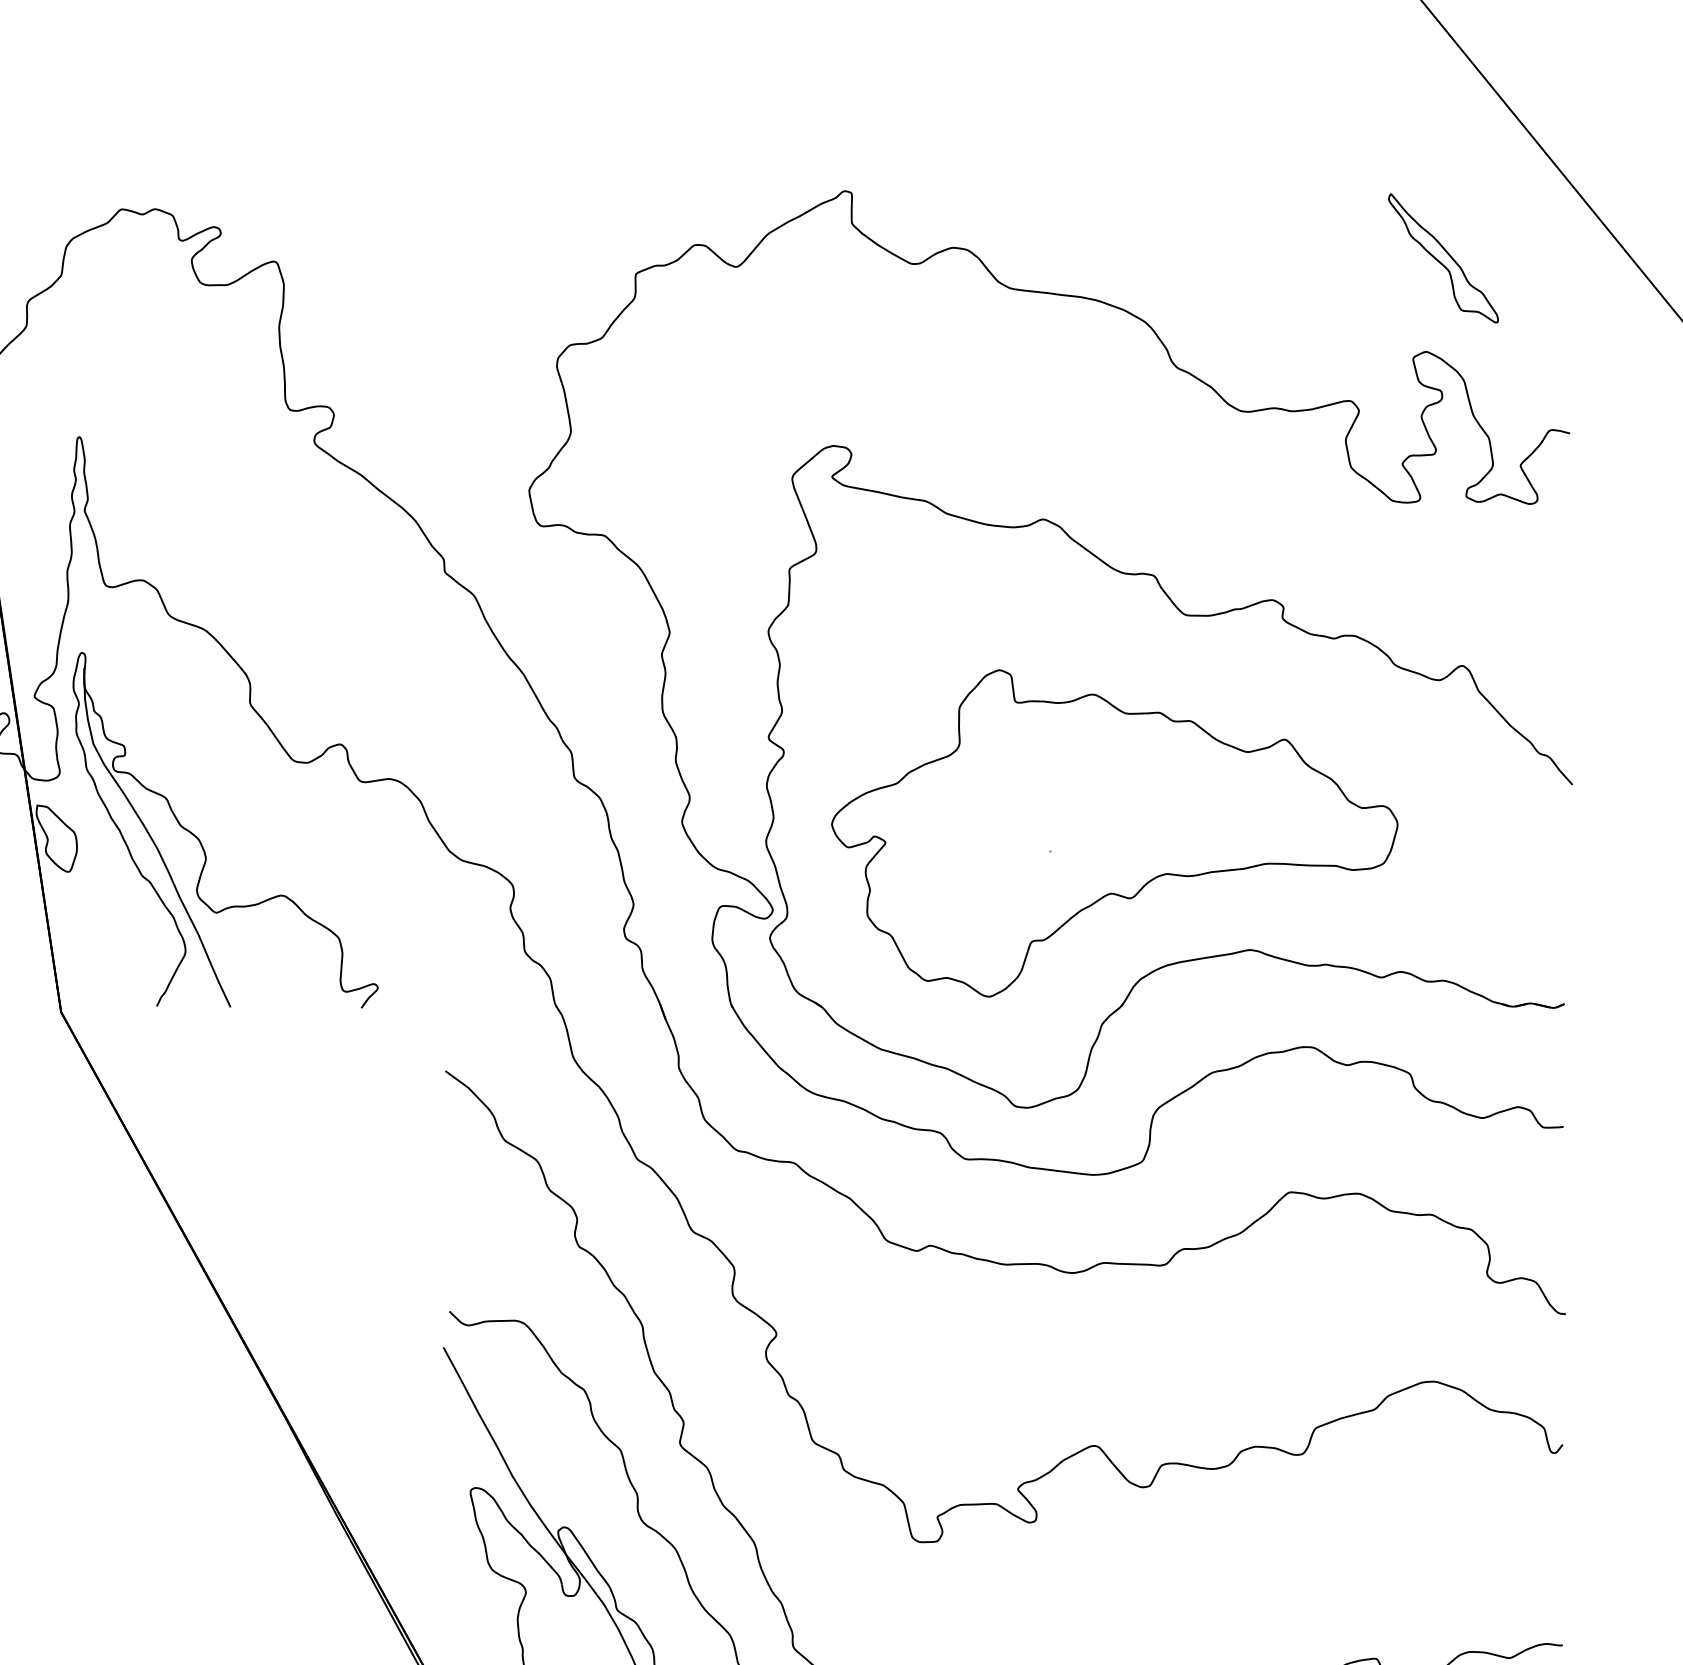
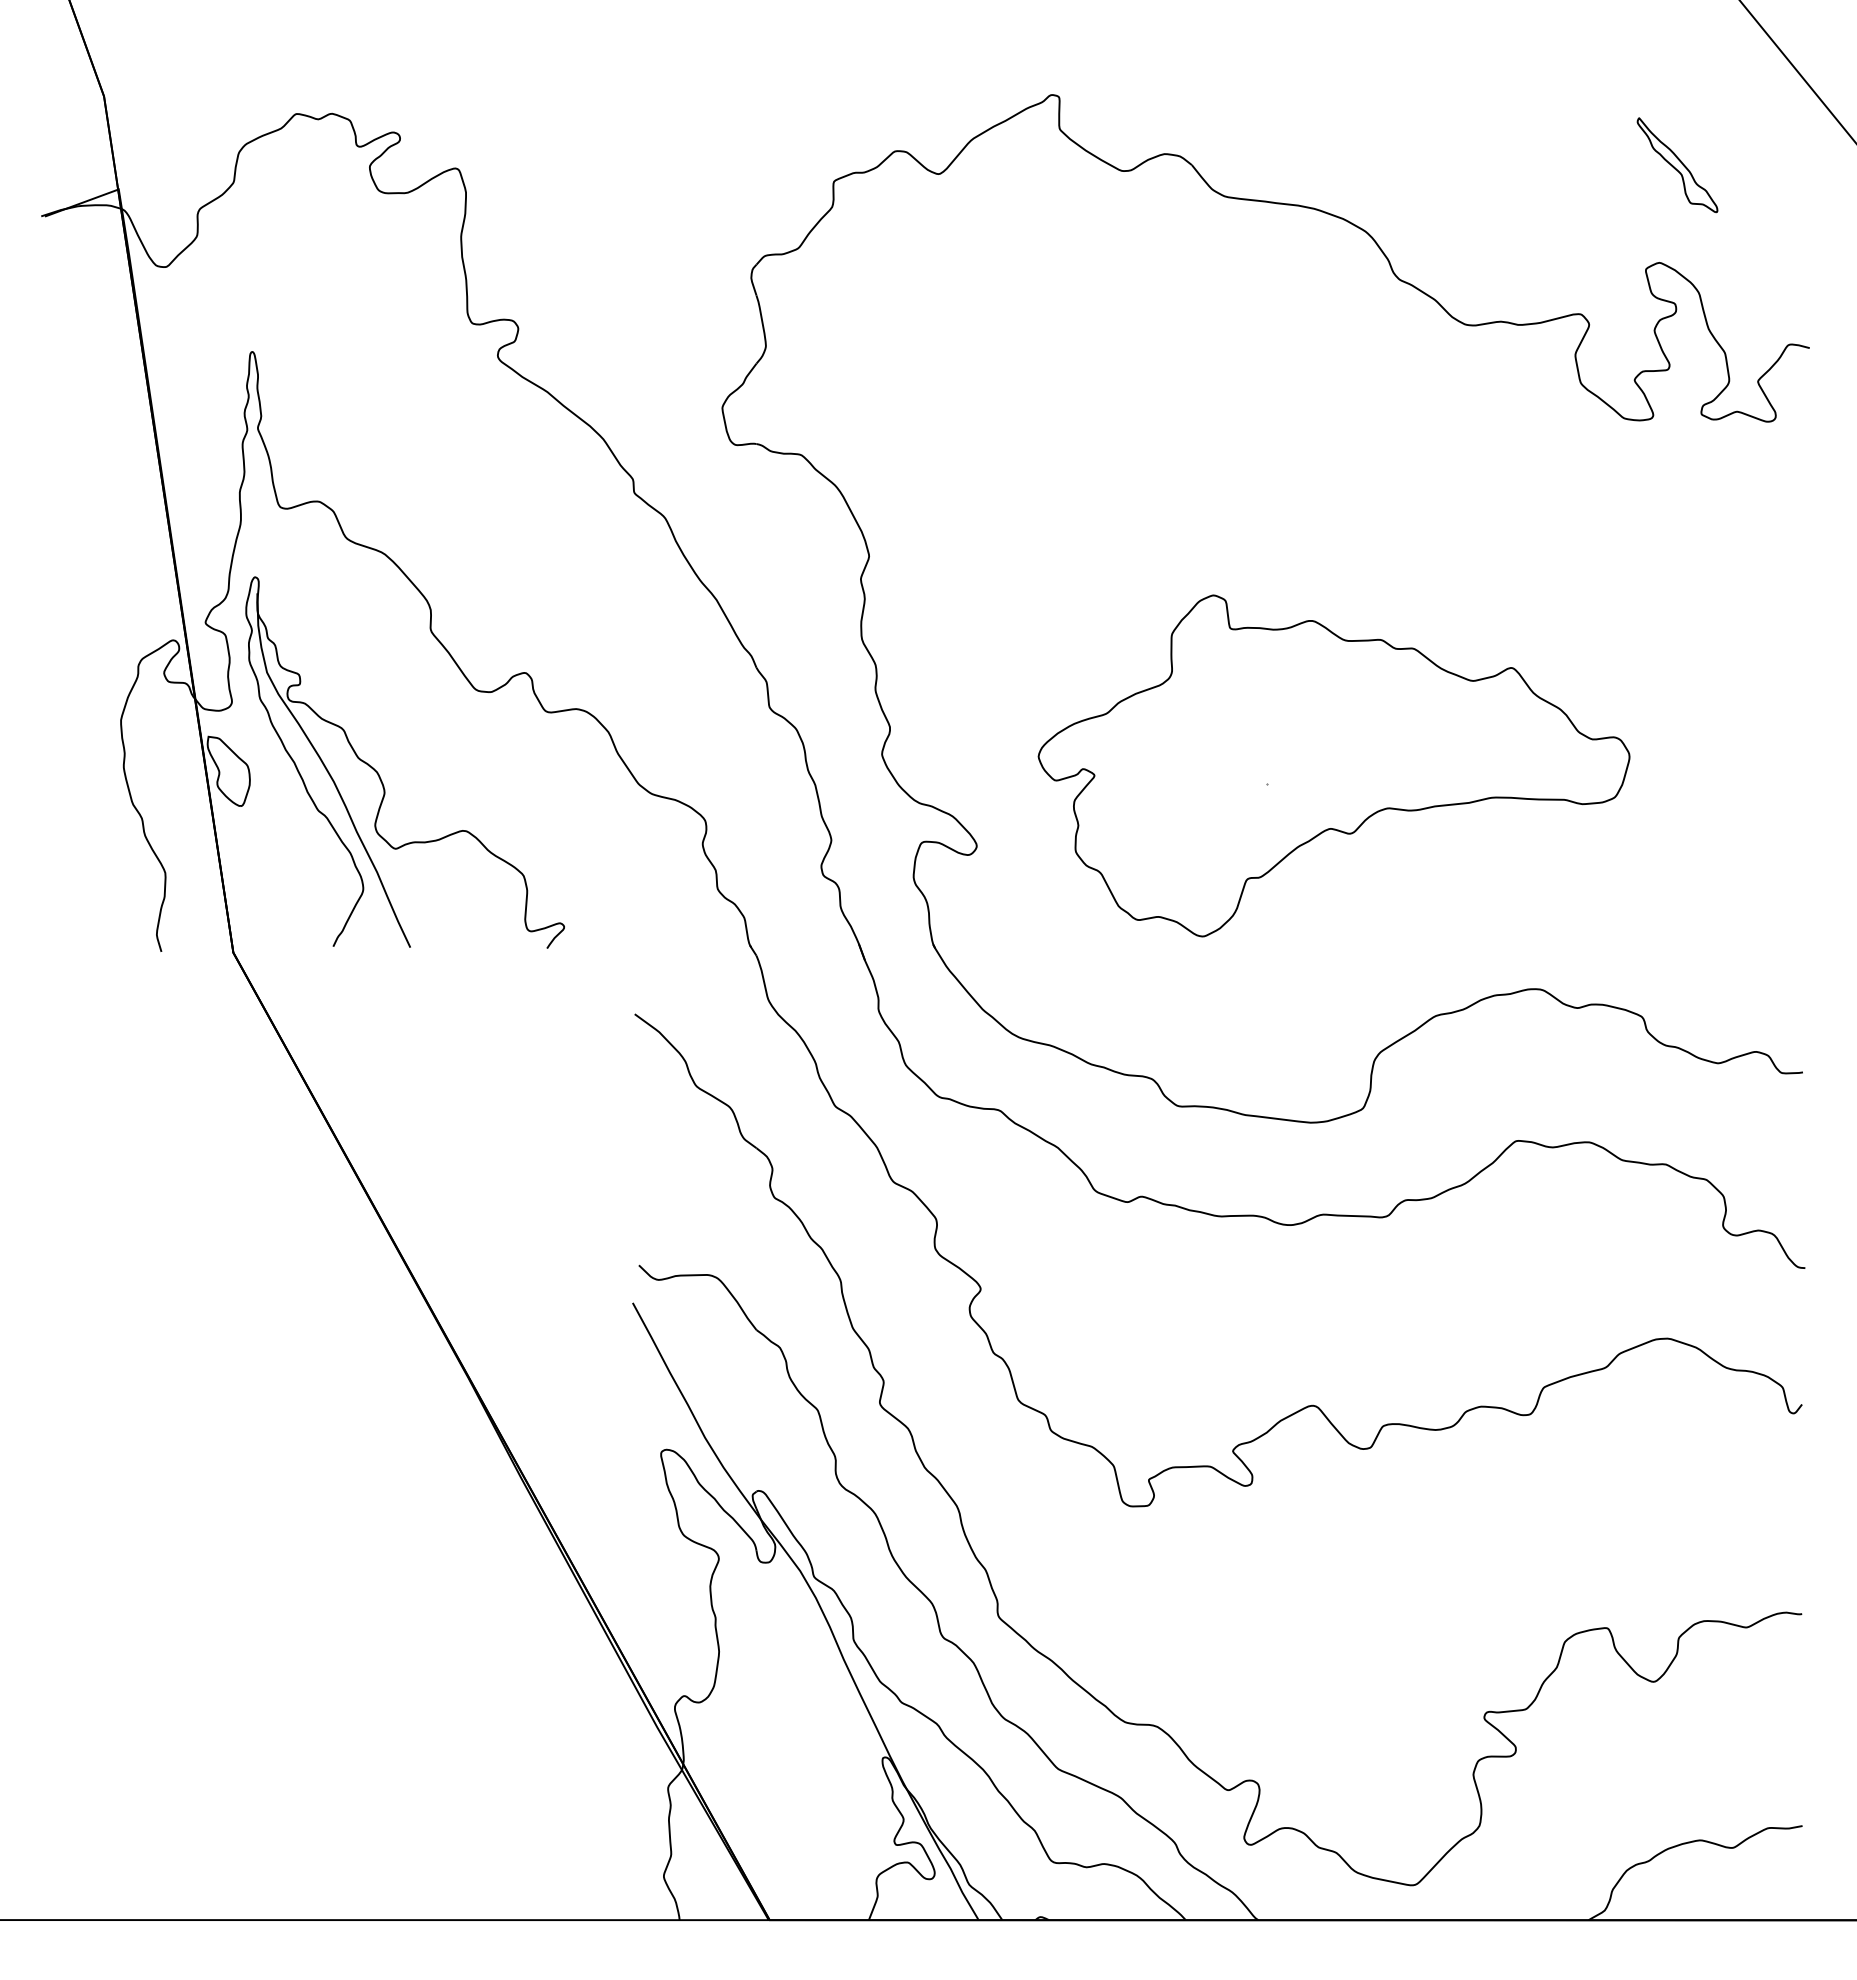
part: (1443, 258) -> (1677, 165), size x0.7
part: (1187, 616) -> (1410, 539), removed

